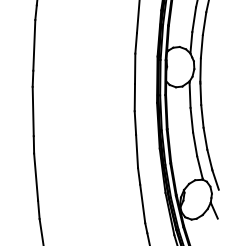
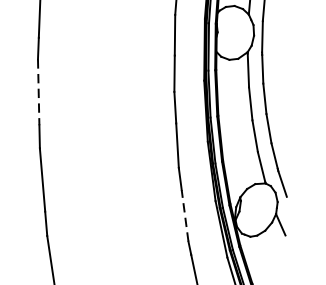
line: (33, 111) -> (39, 92), solid -> dashed
line: (142, 203) -> (184, 215), solid -> dashed

